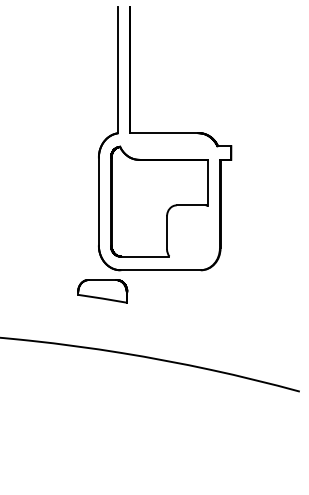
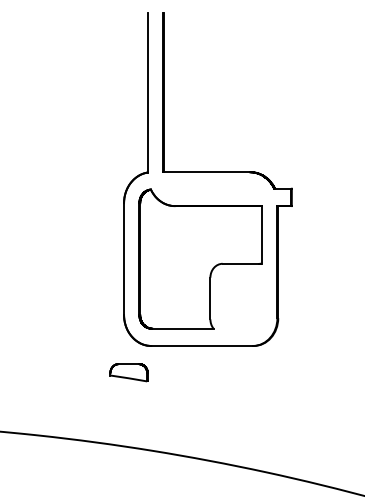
part: (102, 291) -> (128, 372), size x0.6

